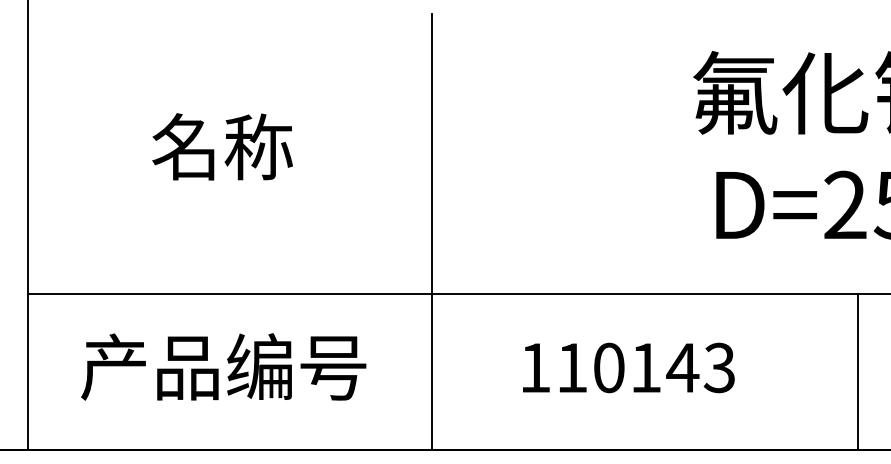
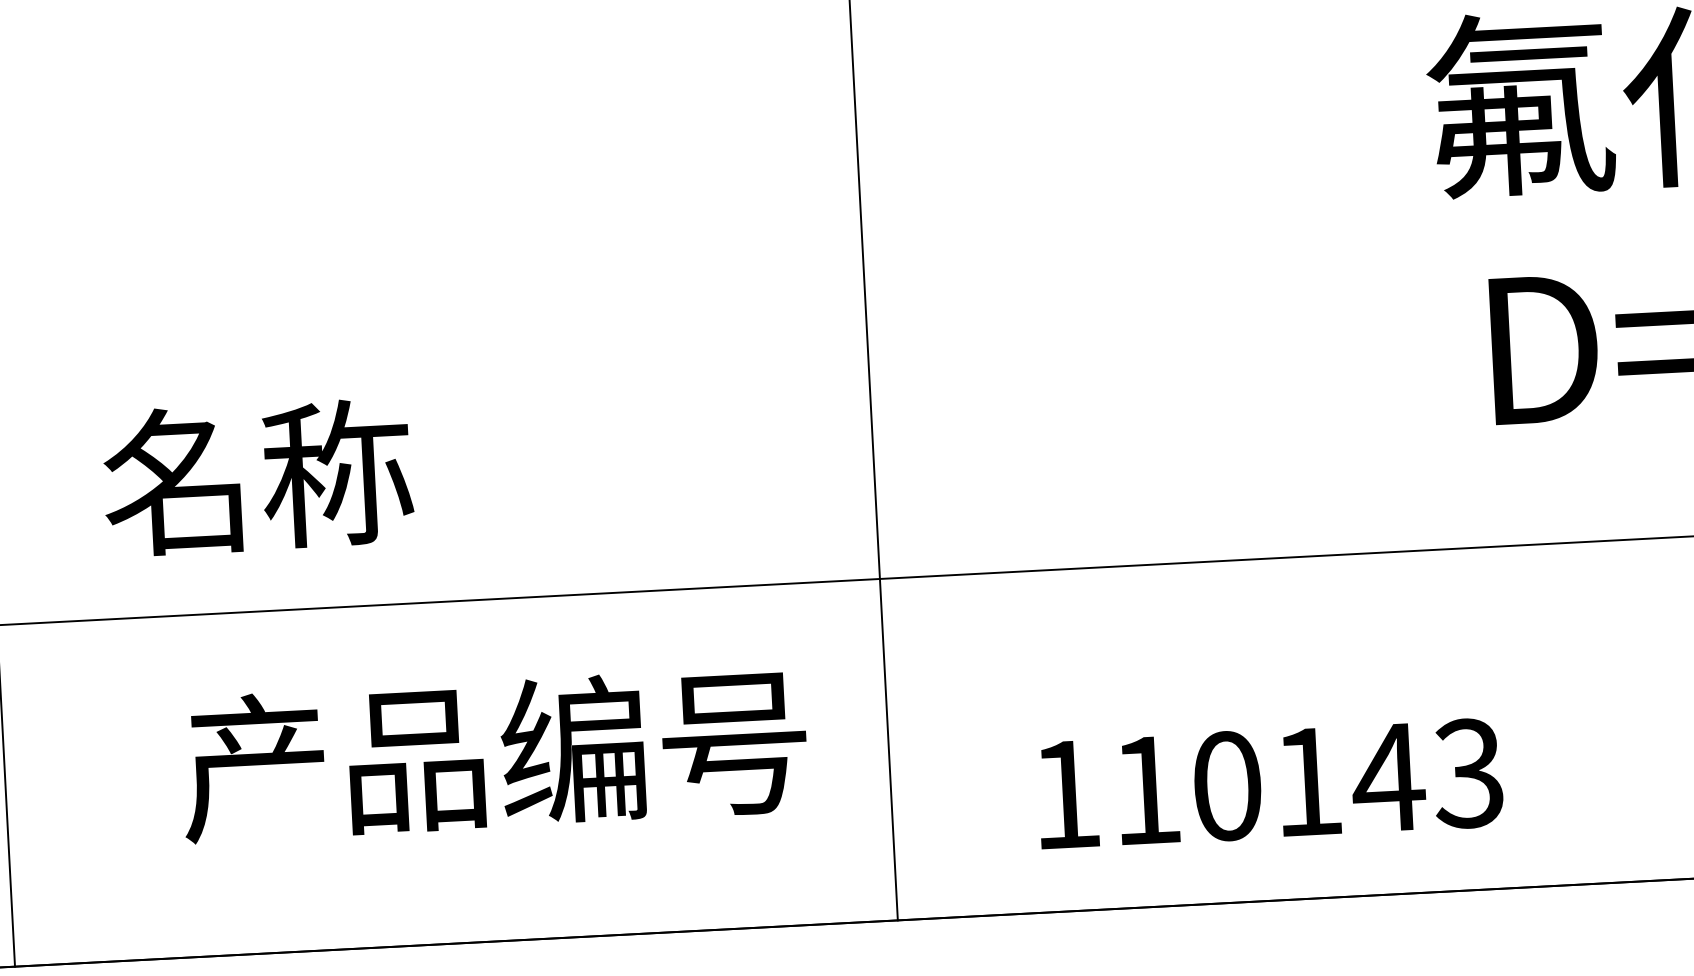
text: (222, 146) -> (257, 476), moved
text: (223, 366) -> (493, 753), moved
text: (628, 367) -> (1269, 782), moved

